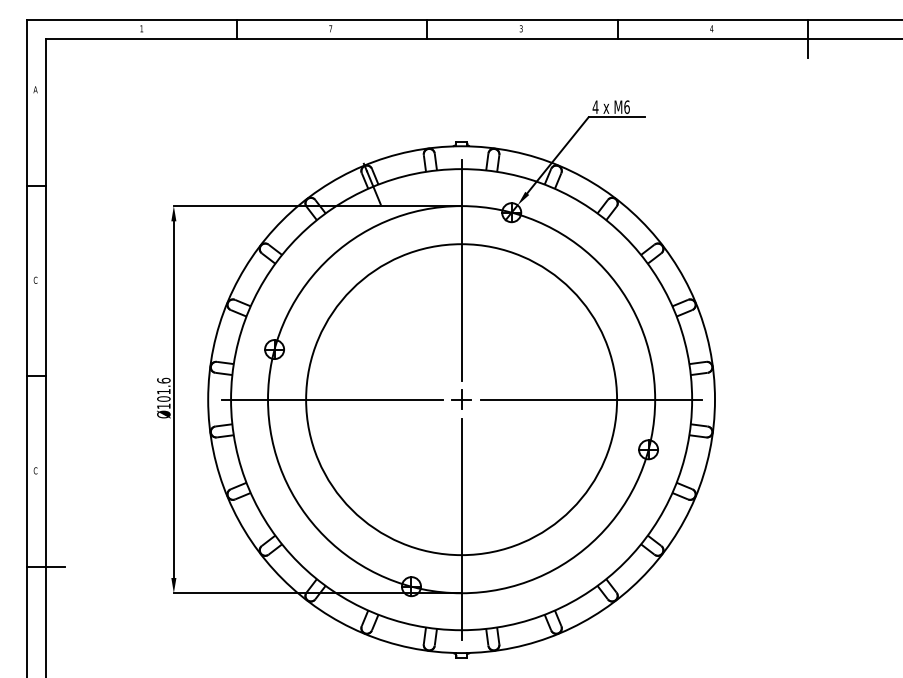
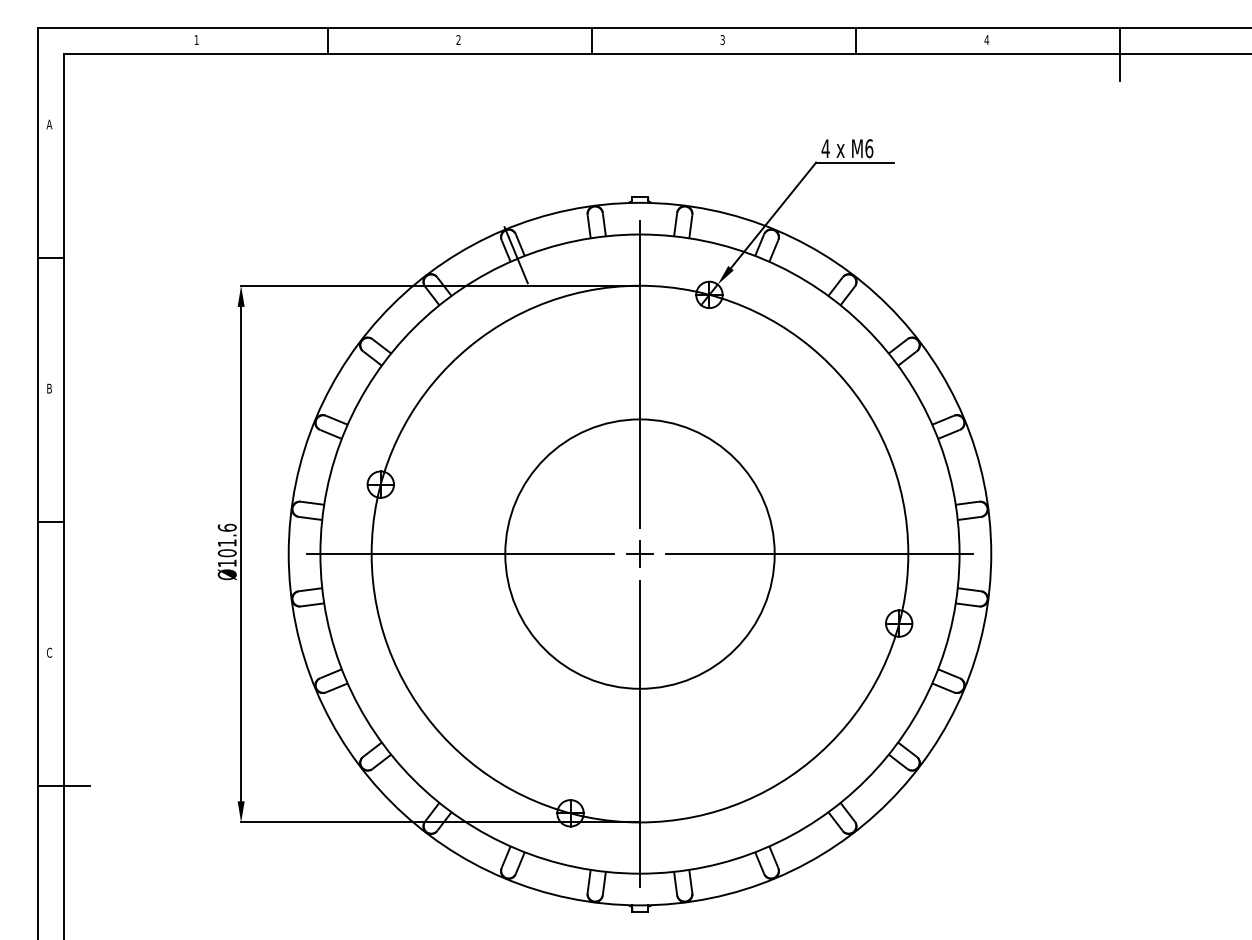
text: (330, 28) -> (458, 39), 7 -> 2
text: (35, 280) -> (49, 388), C -> B
circle: (461, 399) -> (639, 553), size x0.62

